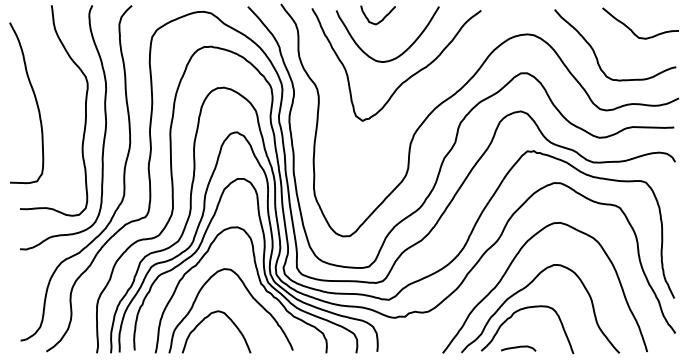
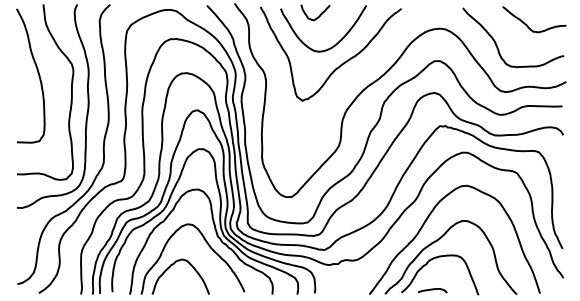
curve: (35, 101) -> (38, 74), moved

